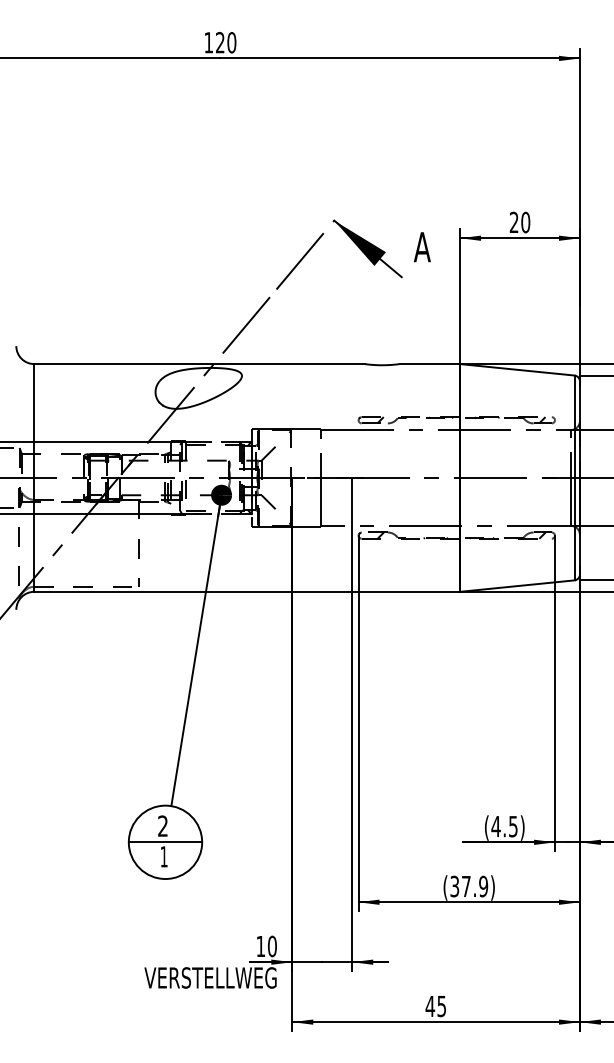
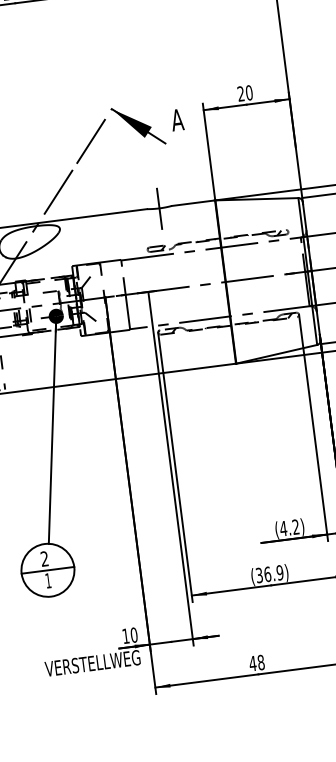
line: (382, 365) -> (159, 208), added
text: (513, 826) -> (296, 527), (4.5) -> (4.2)
text: (466, 886) -> (267, 574), (37.9) -> (36.9)
text: (441, 1006) -> (260, 662), 45 -> 48

